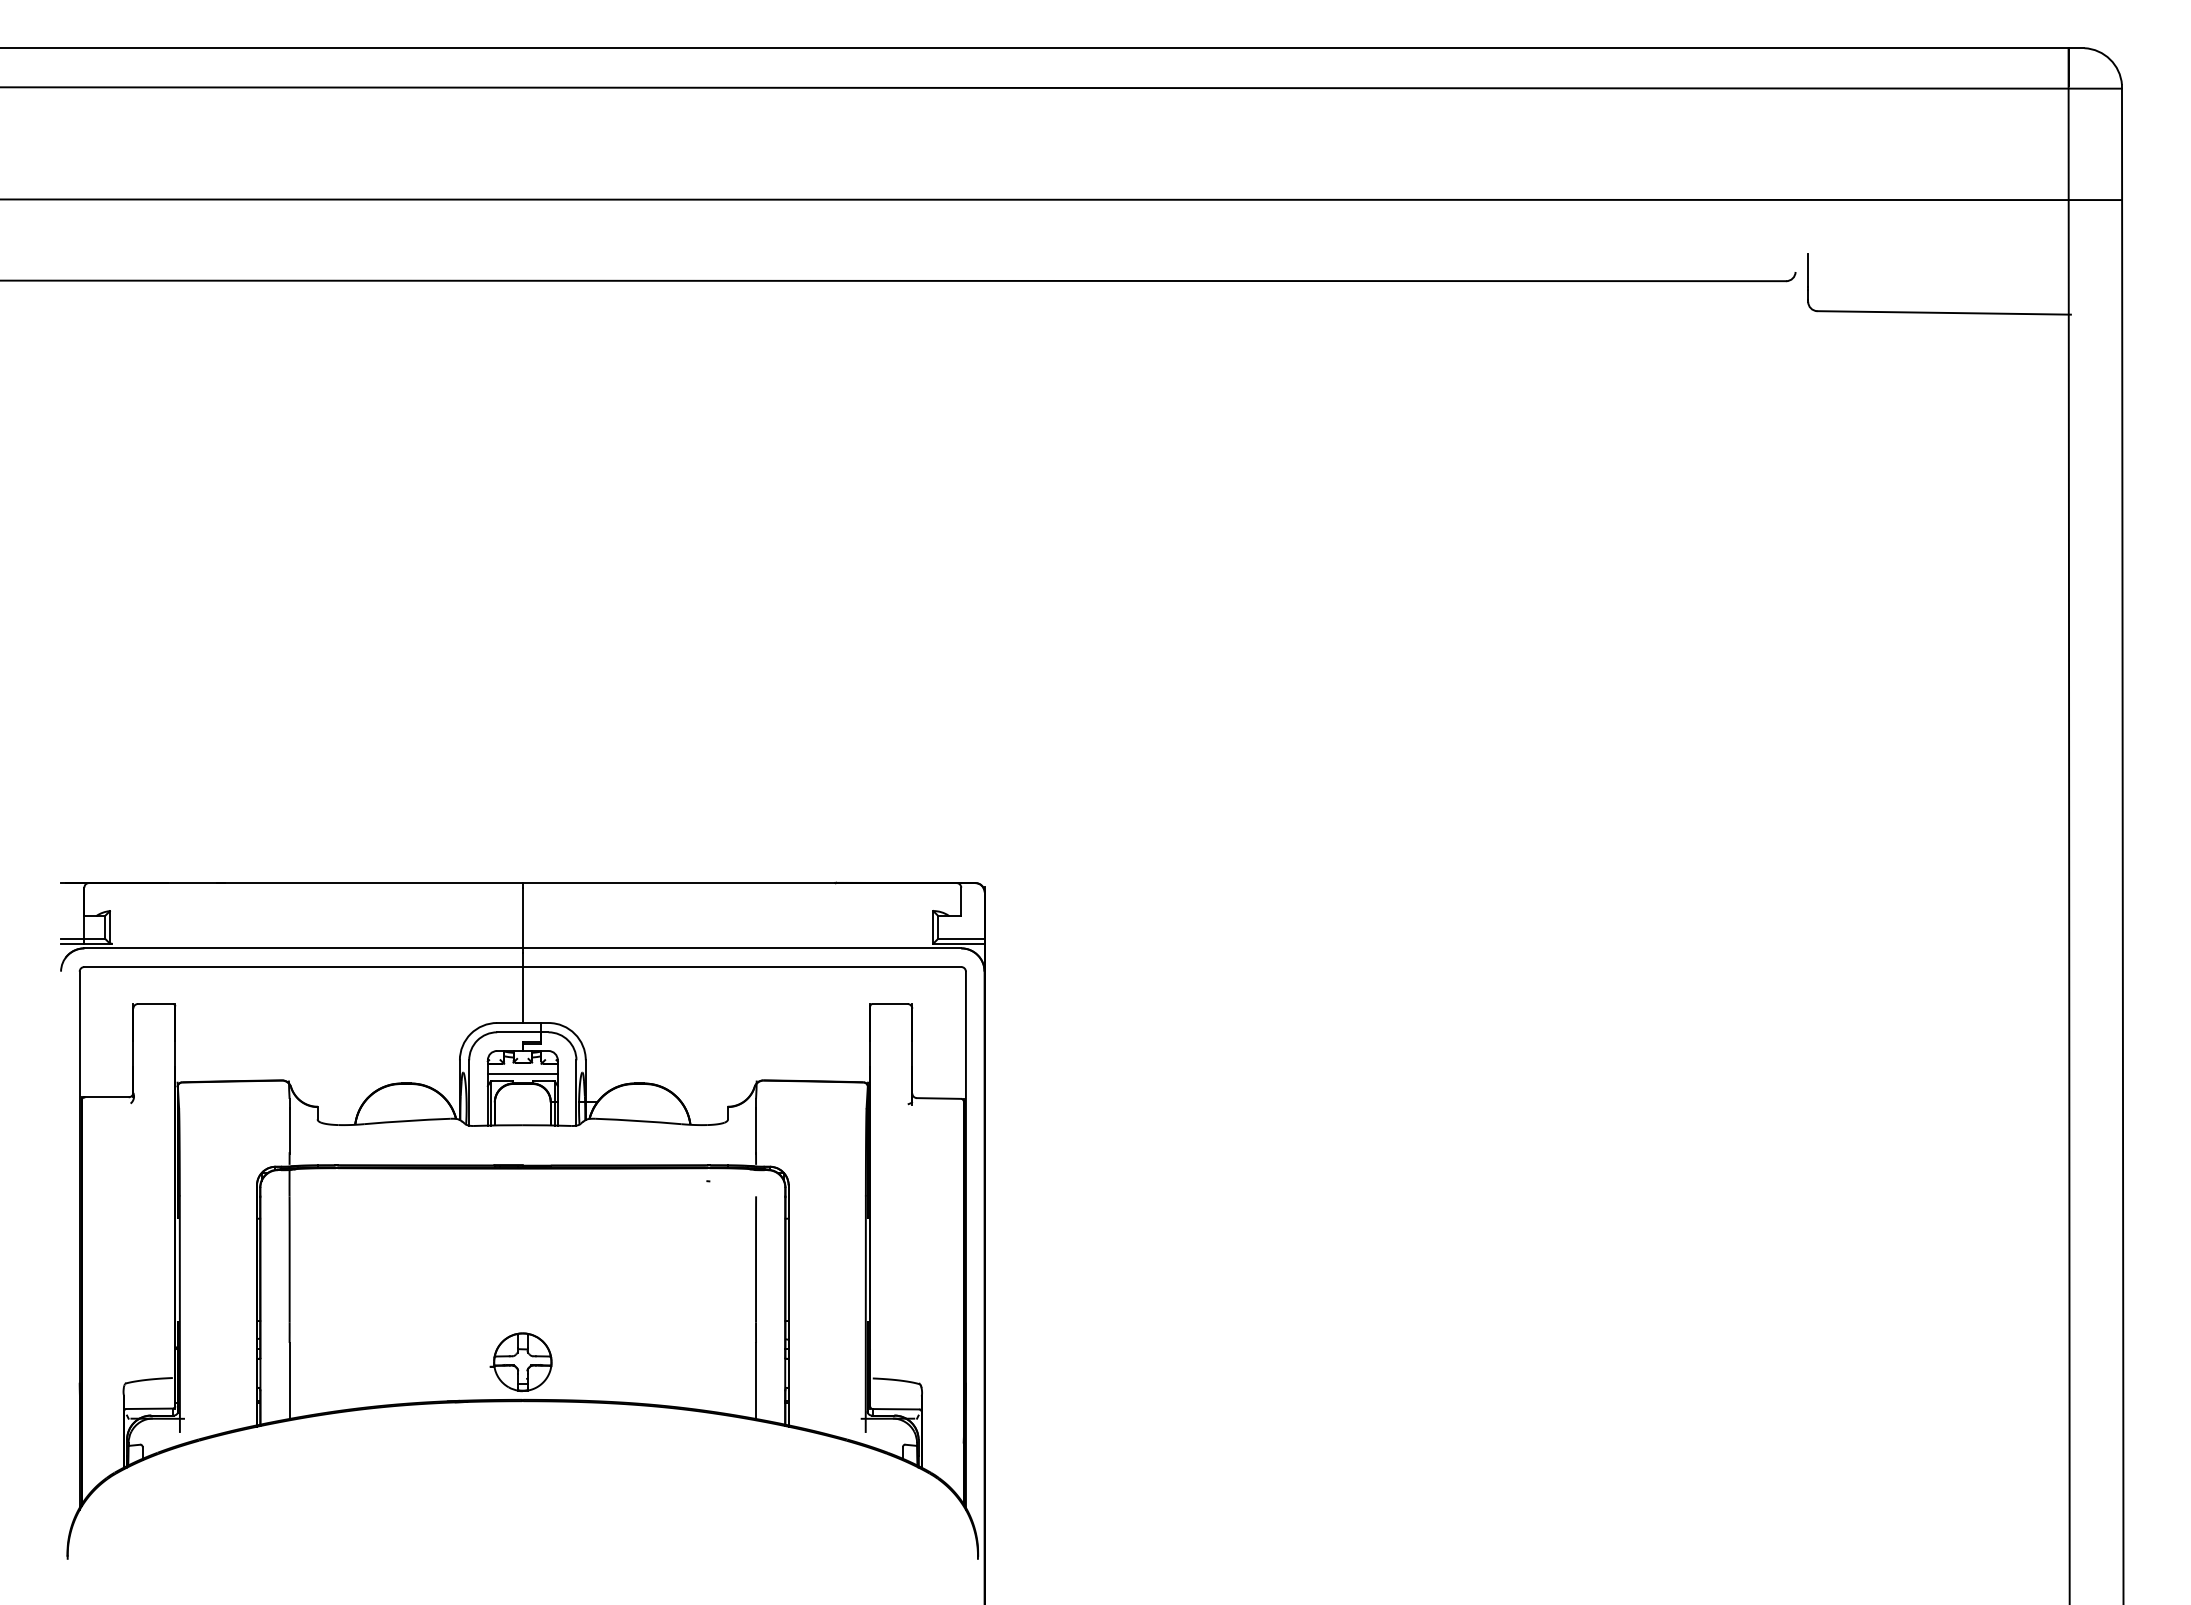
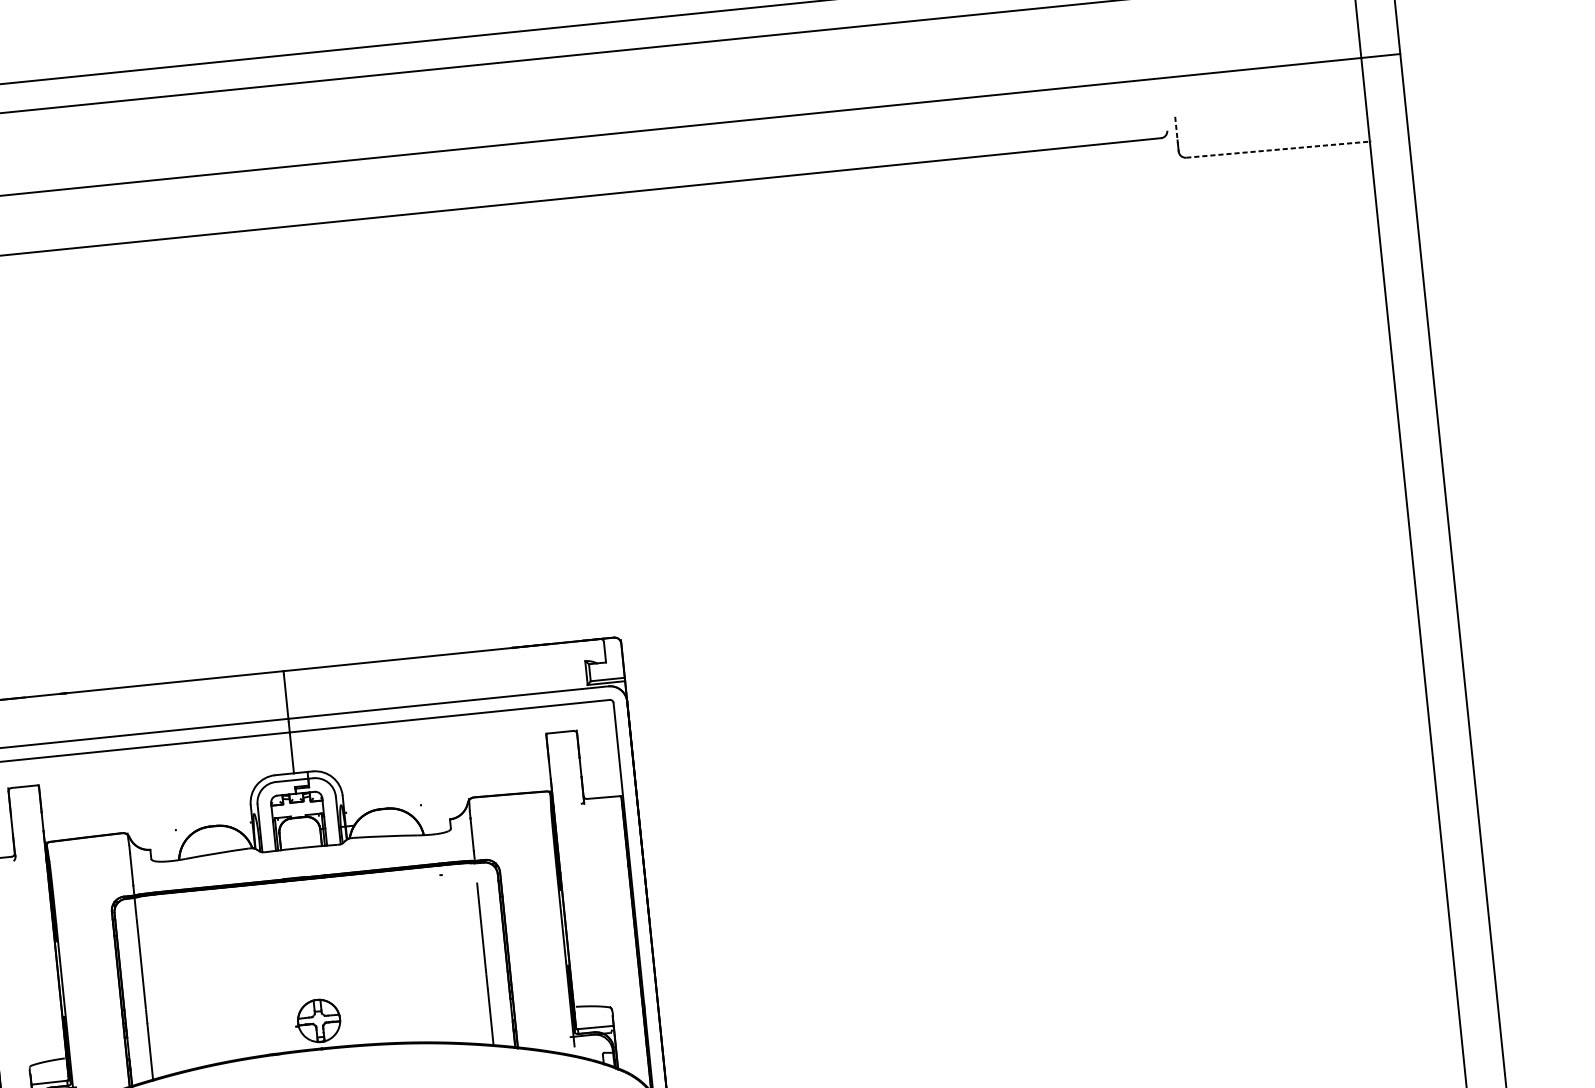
line: (1808, 270) -> (1176, 128), solid -> dashed
line: (1944, 312) -> (1279, 149), solid -> dashed
line: (522, 1074) -> (297, 810), removed

